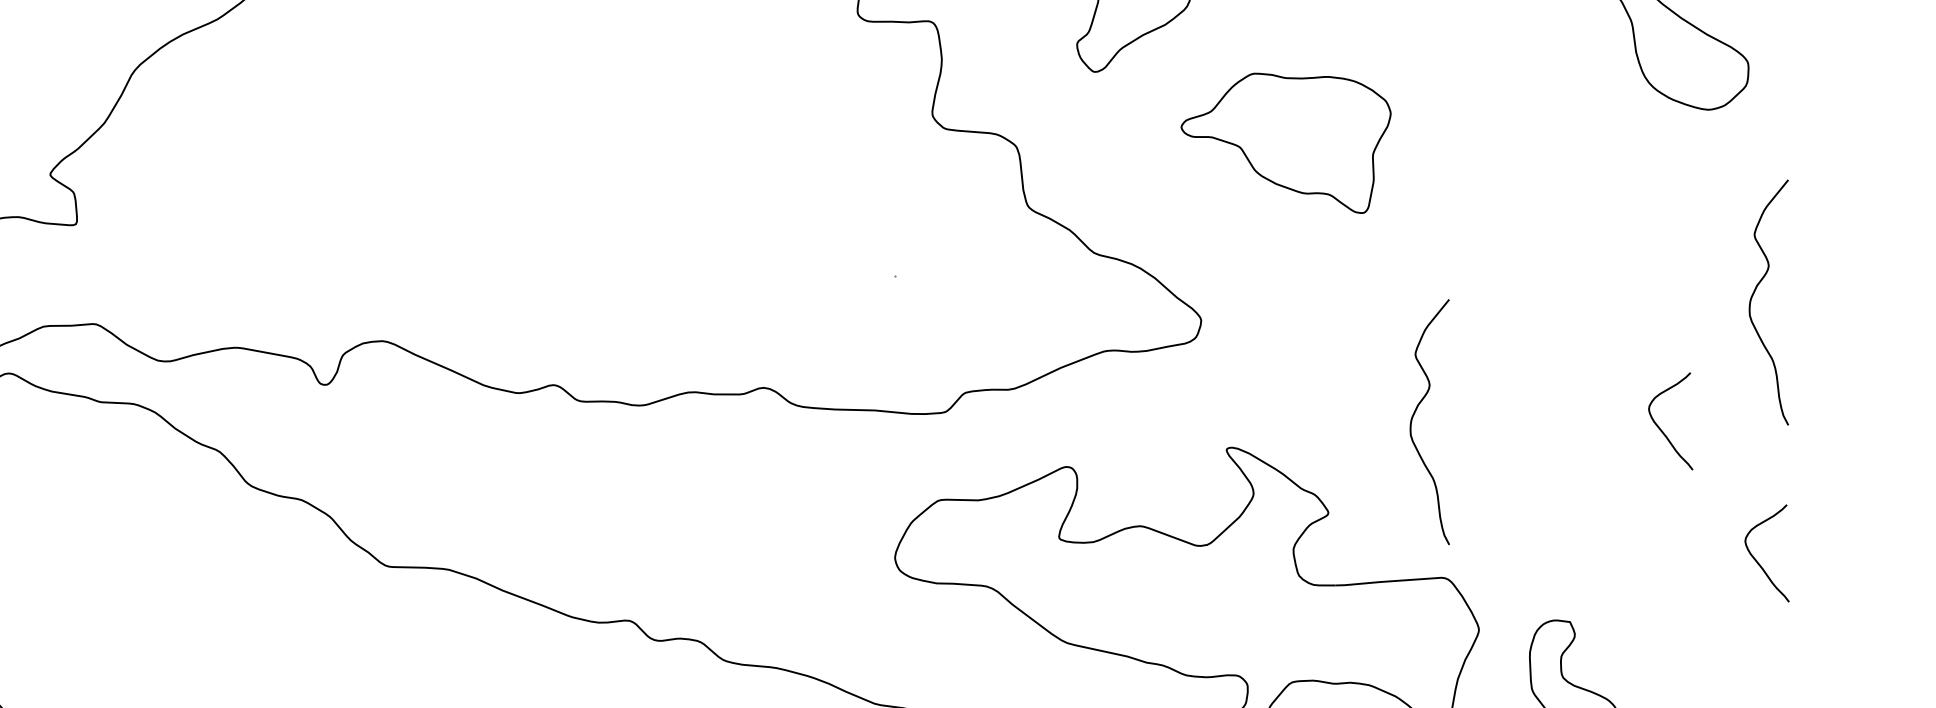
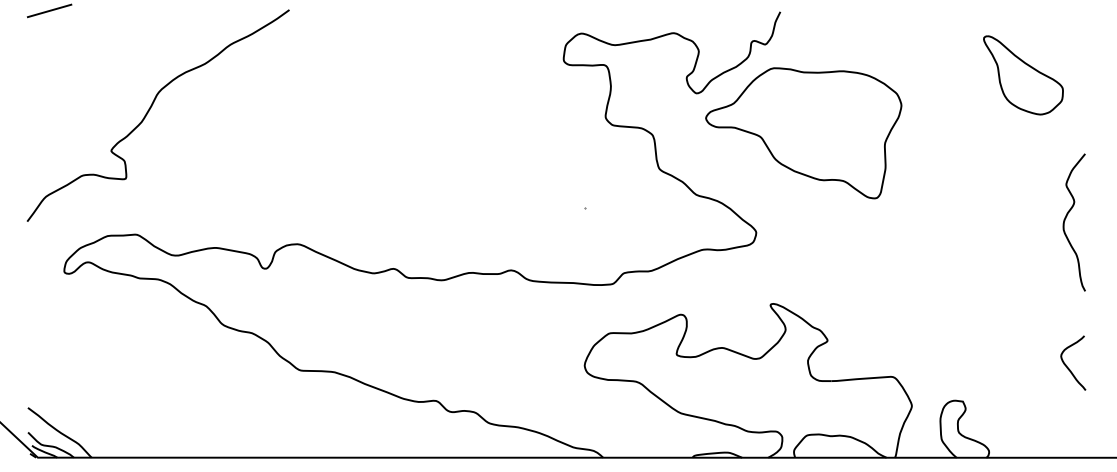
part: (1285, 143) -> (803, 133), size x1.67
curve: (1415, 414) -> (876, 285), removed
curve: (1662, 429) -> (1014, 293), removed

